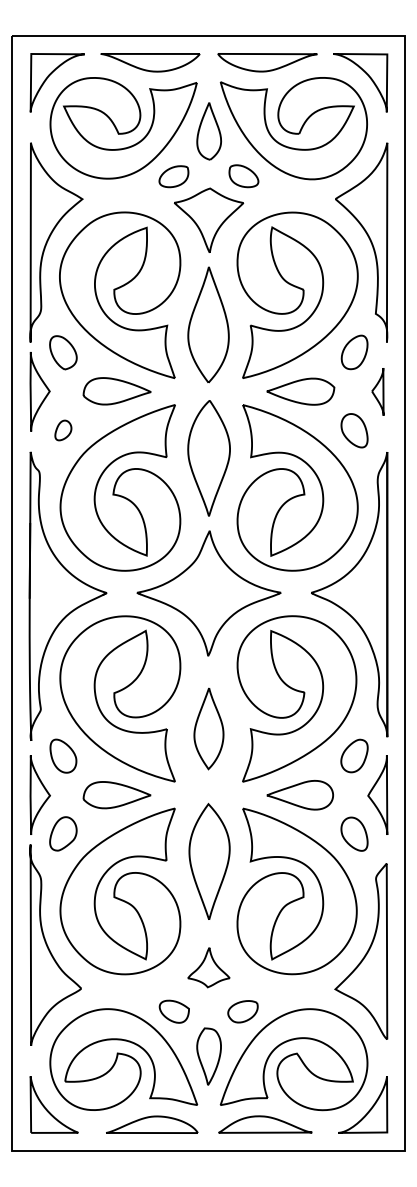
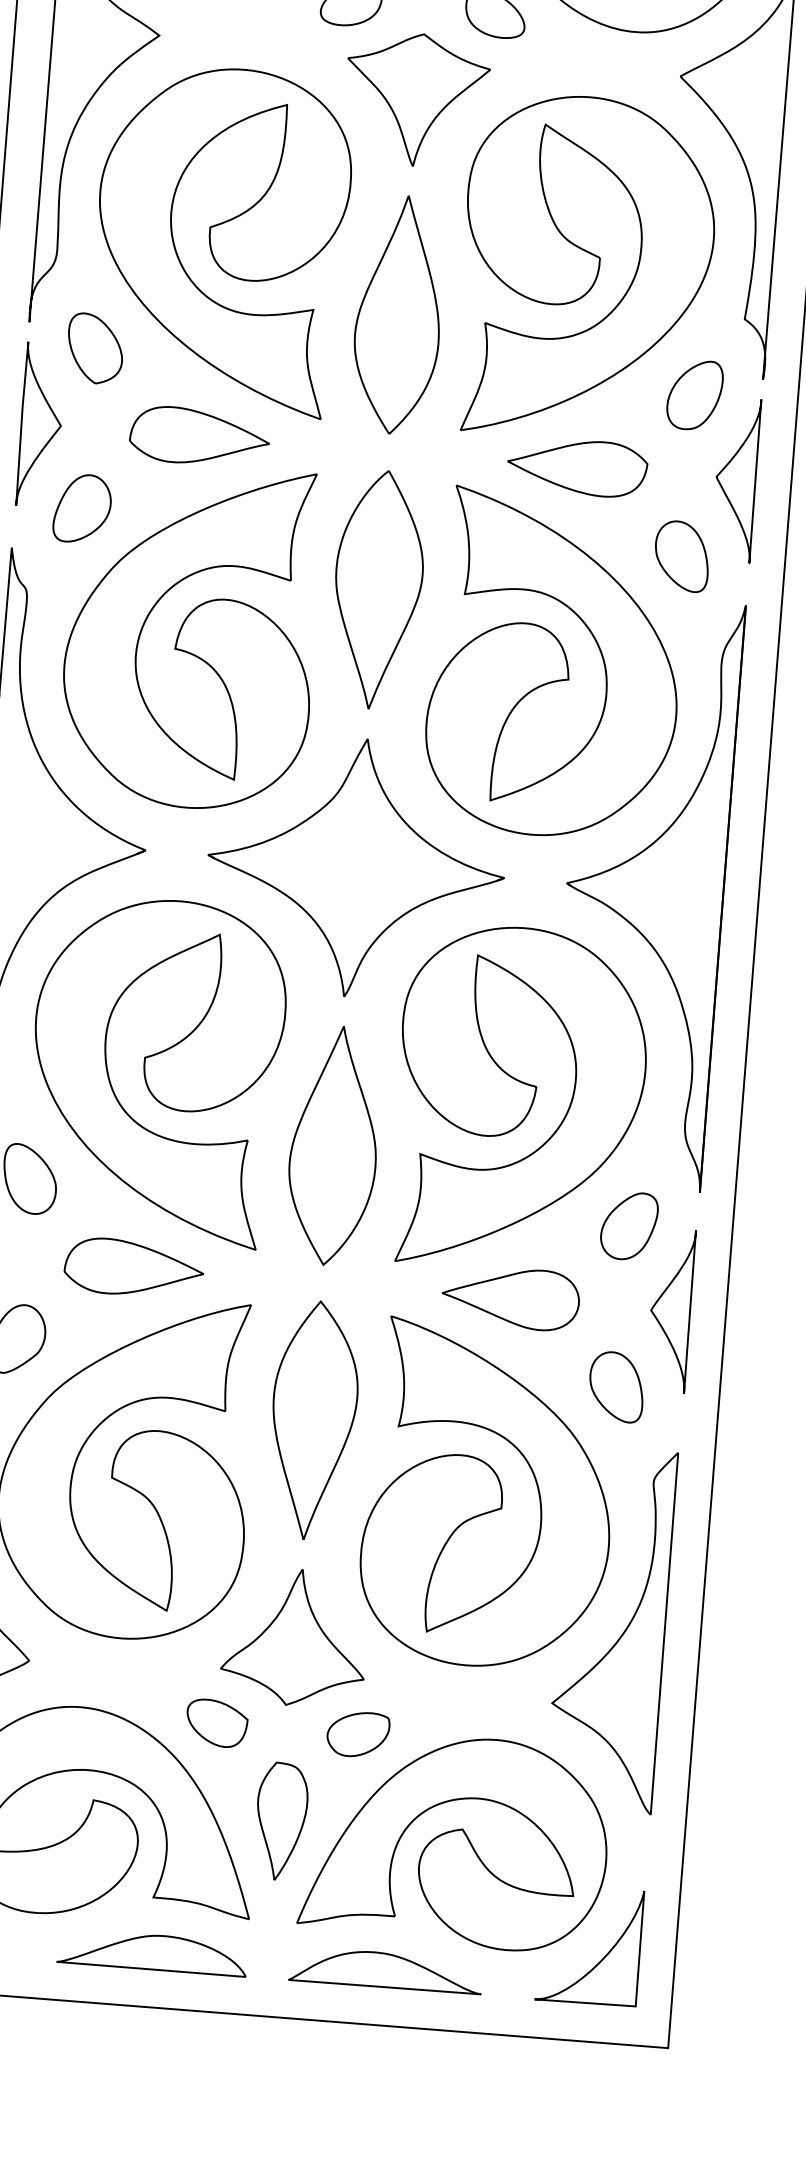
part: (377, 391) -> (735, 479), size x1.67
part: (63, 430) -> (82, 508), size x1.67
part: (208, 728) -> (333, 1145), size x1.43
part: (208, 967) -> (294, 1637), size x1.67

